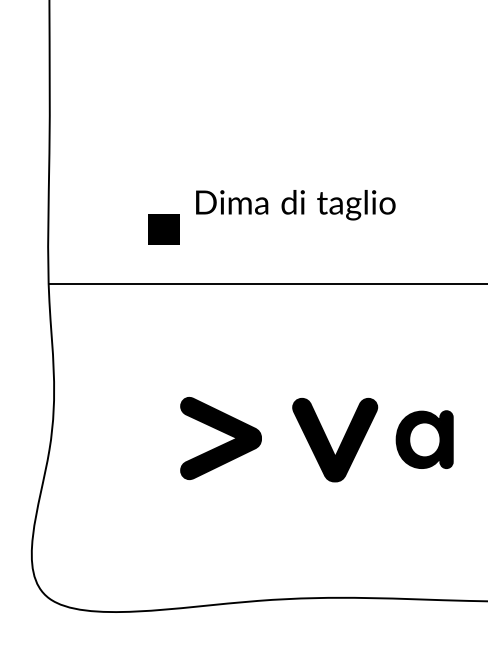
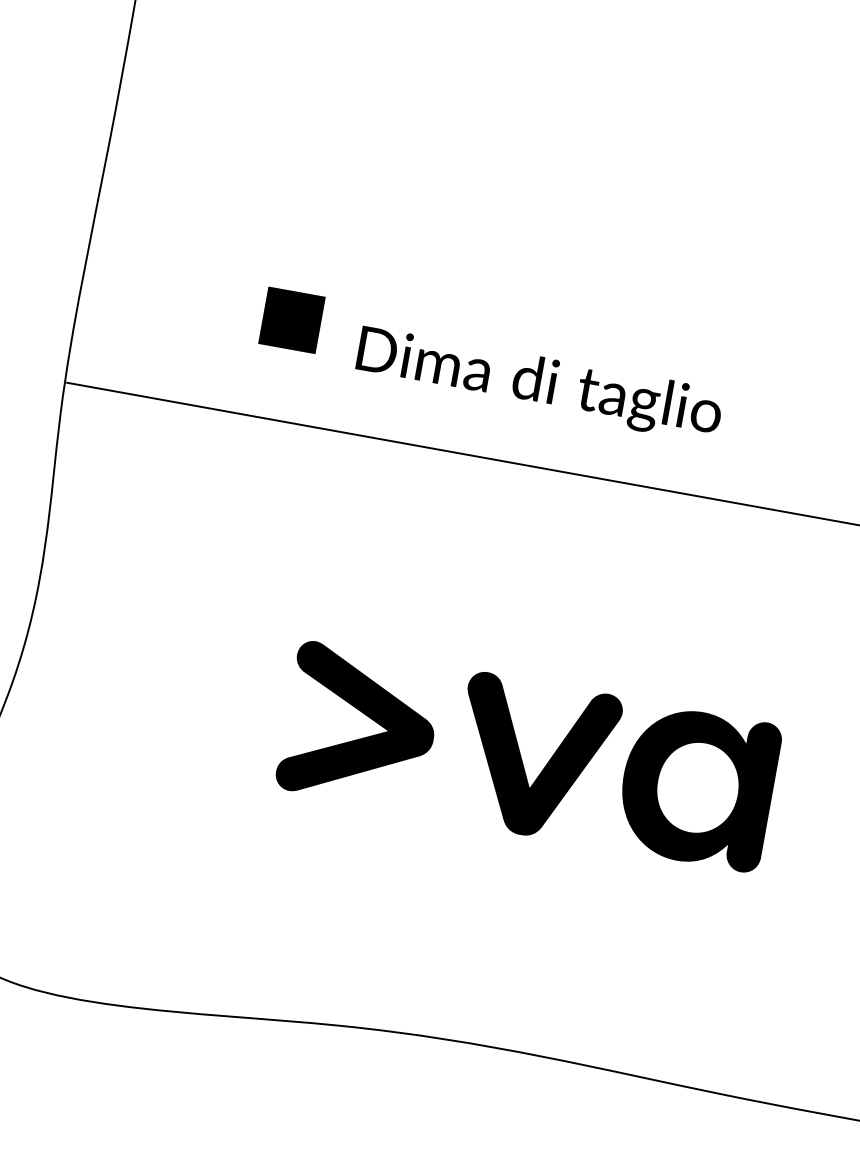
text: (295, 205) -> (538, 385), moved
part: (220, 438) -> (359, 726), moved
part: (424, 439) -> (697, 787), size x1.43

